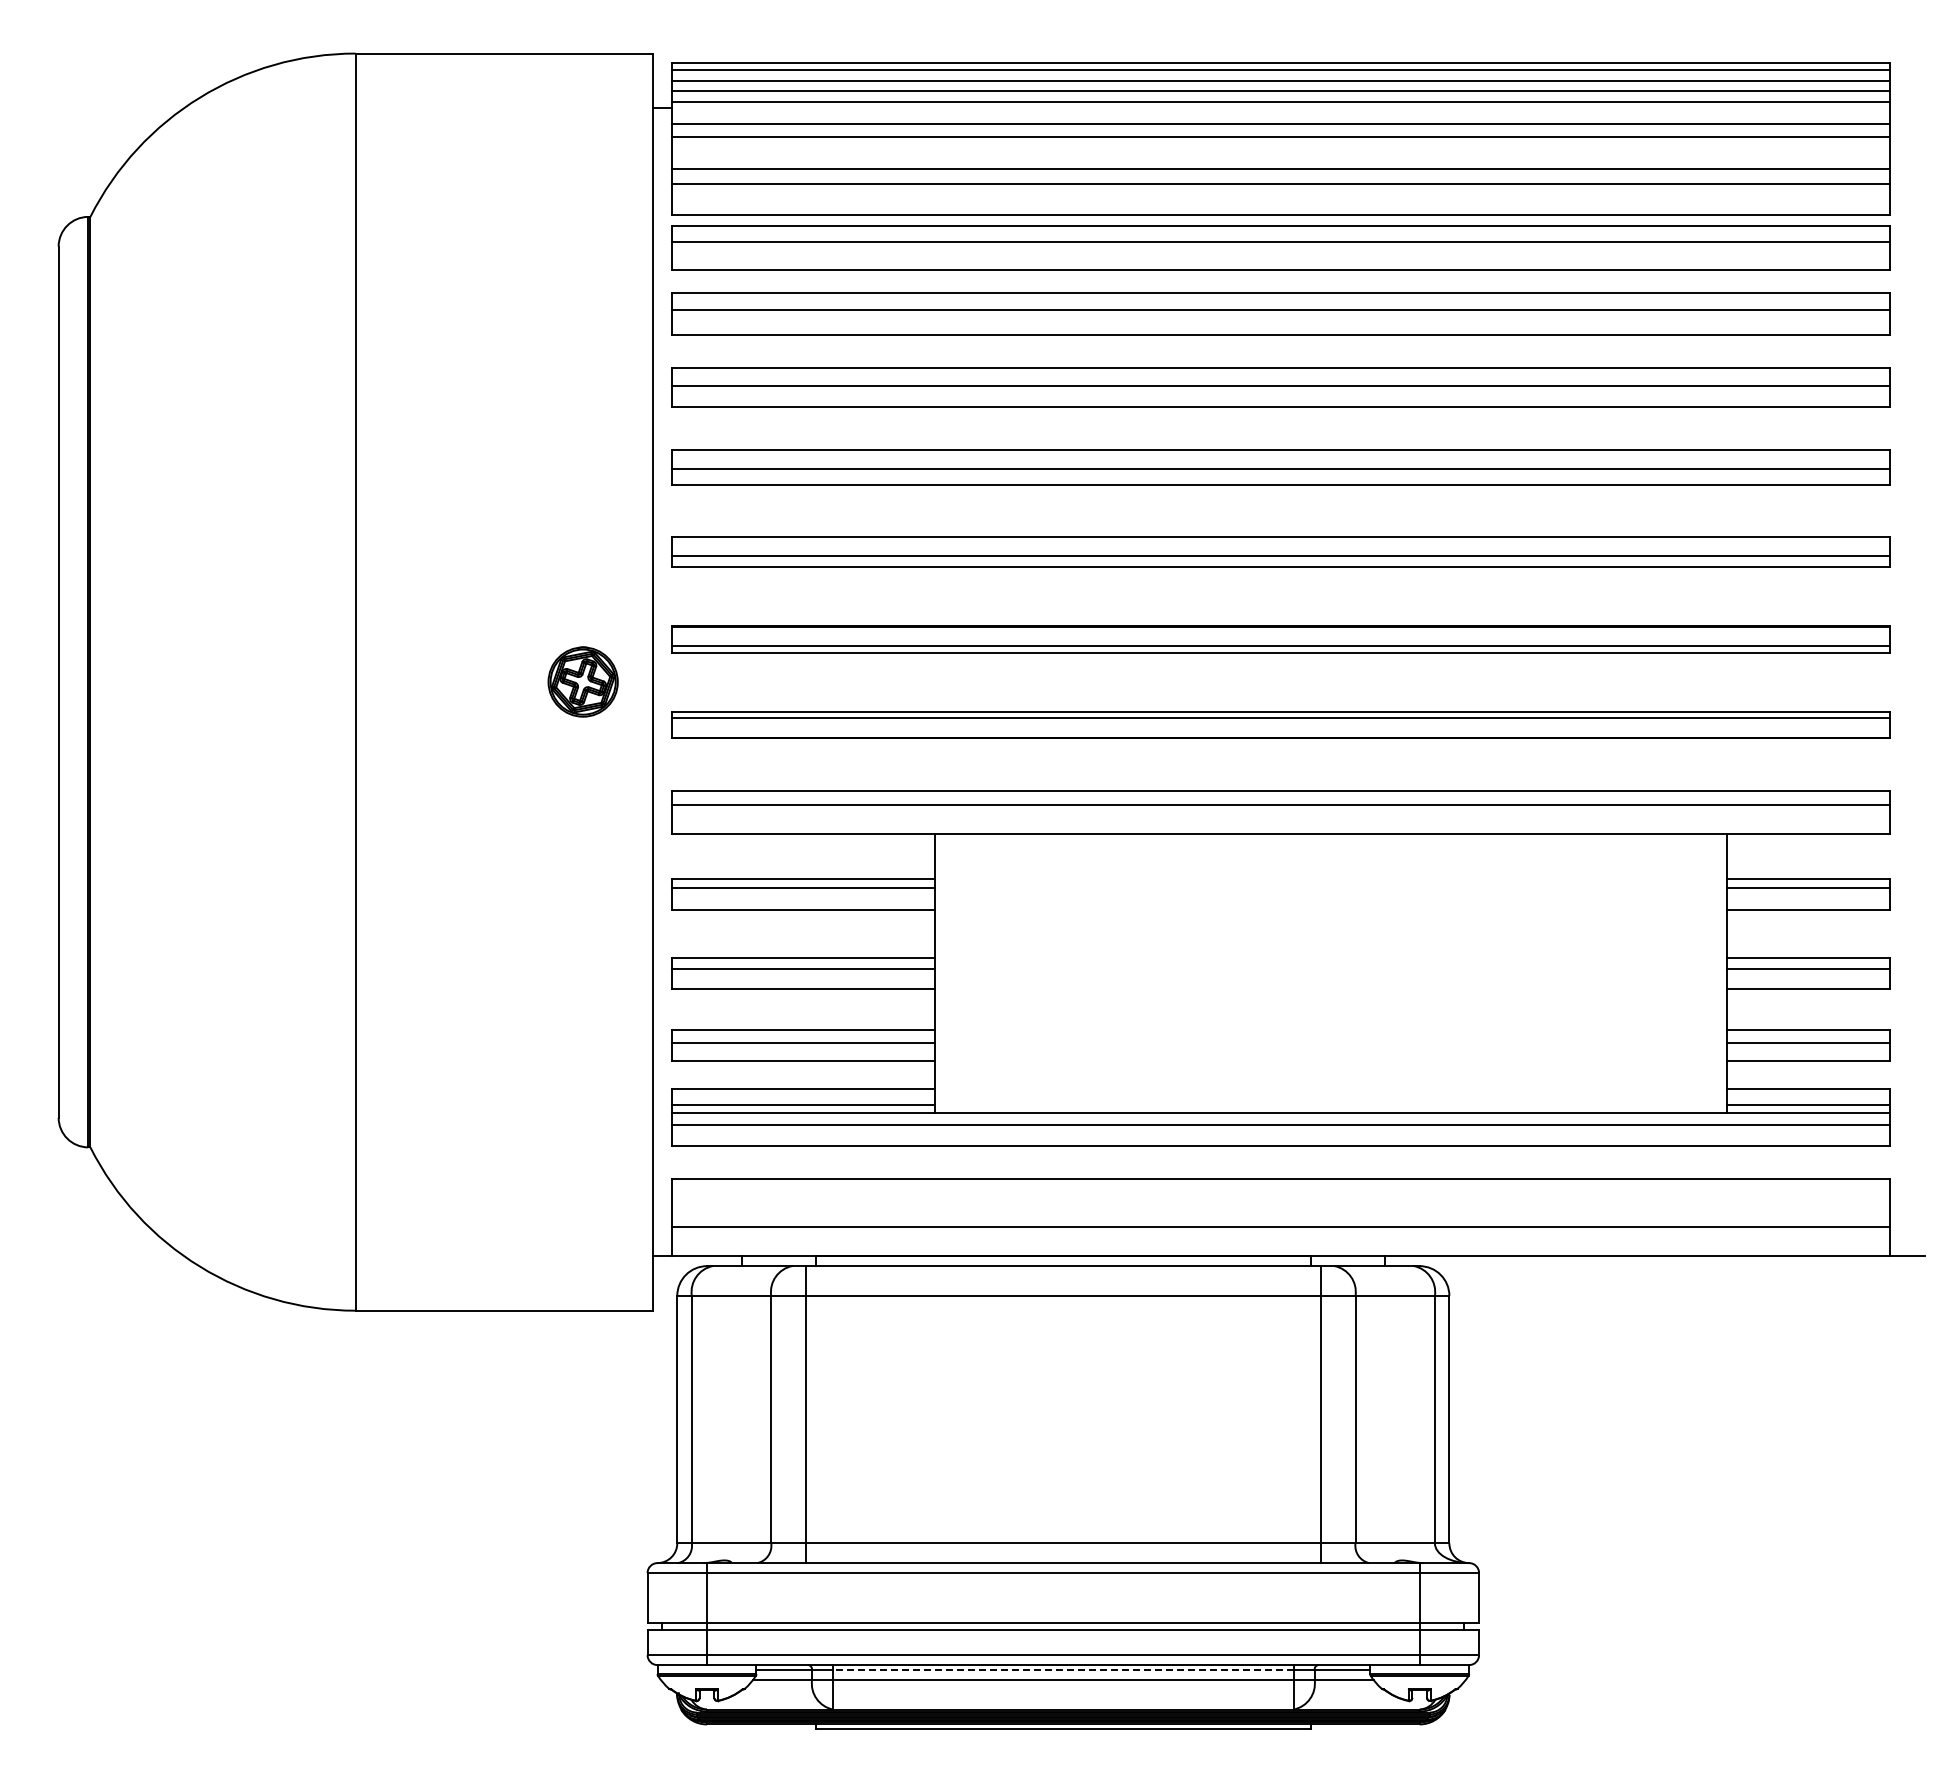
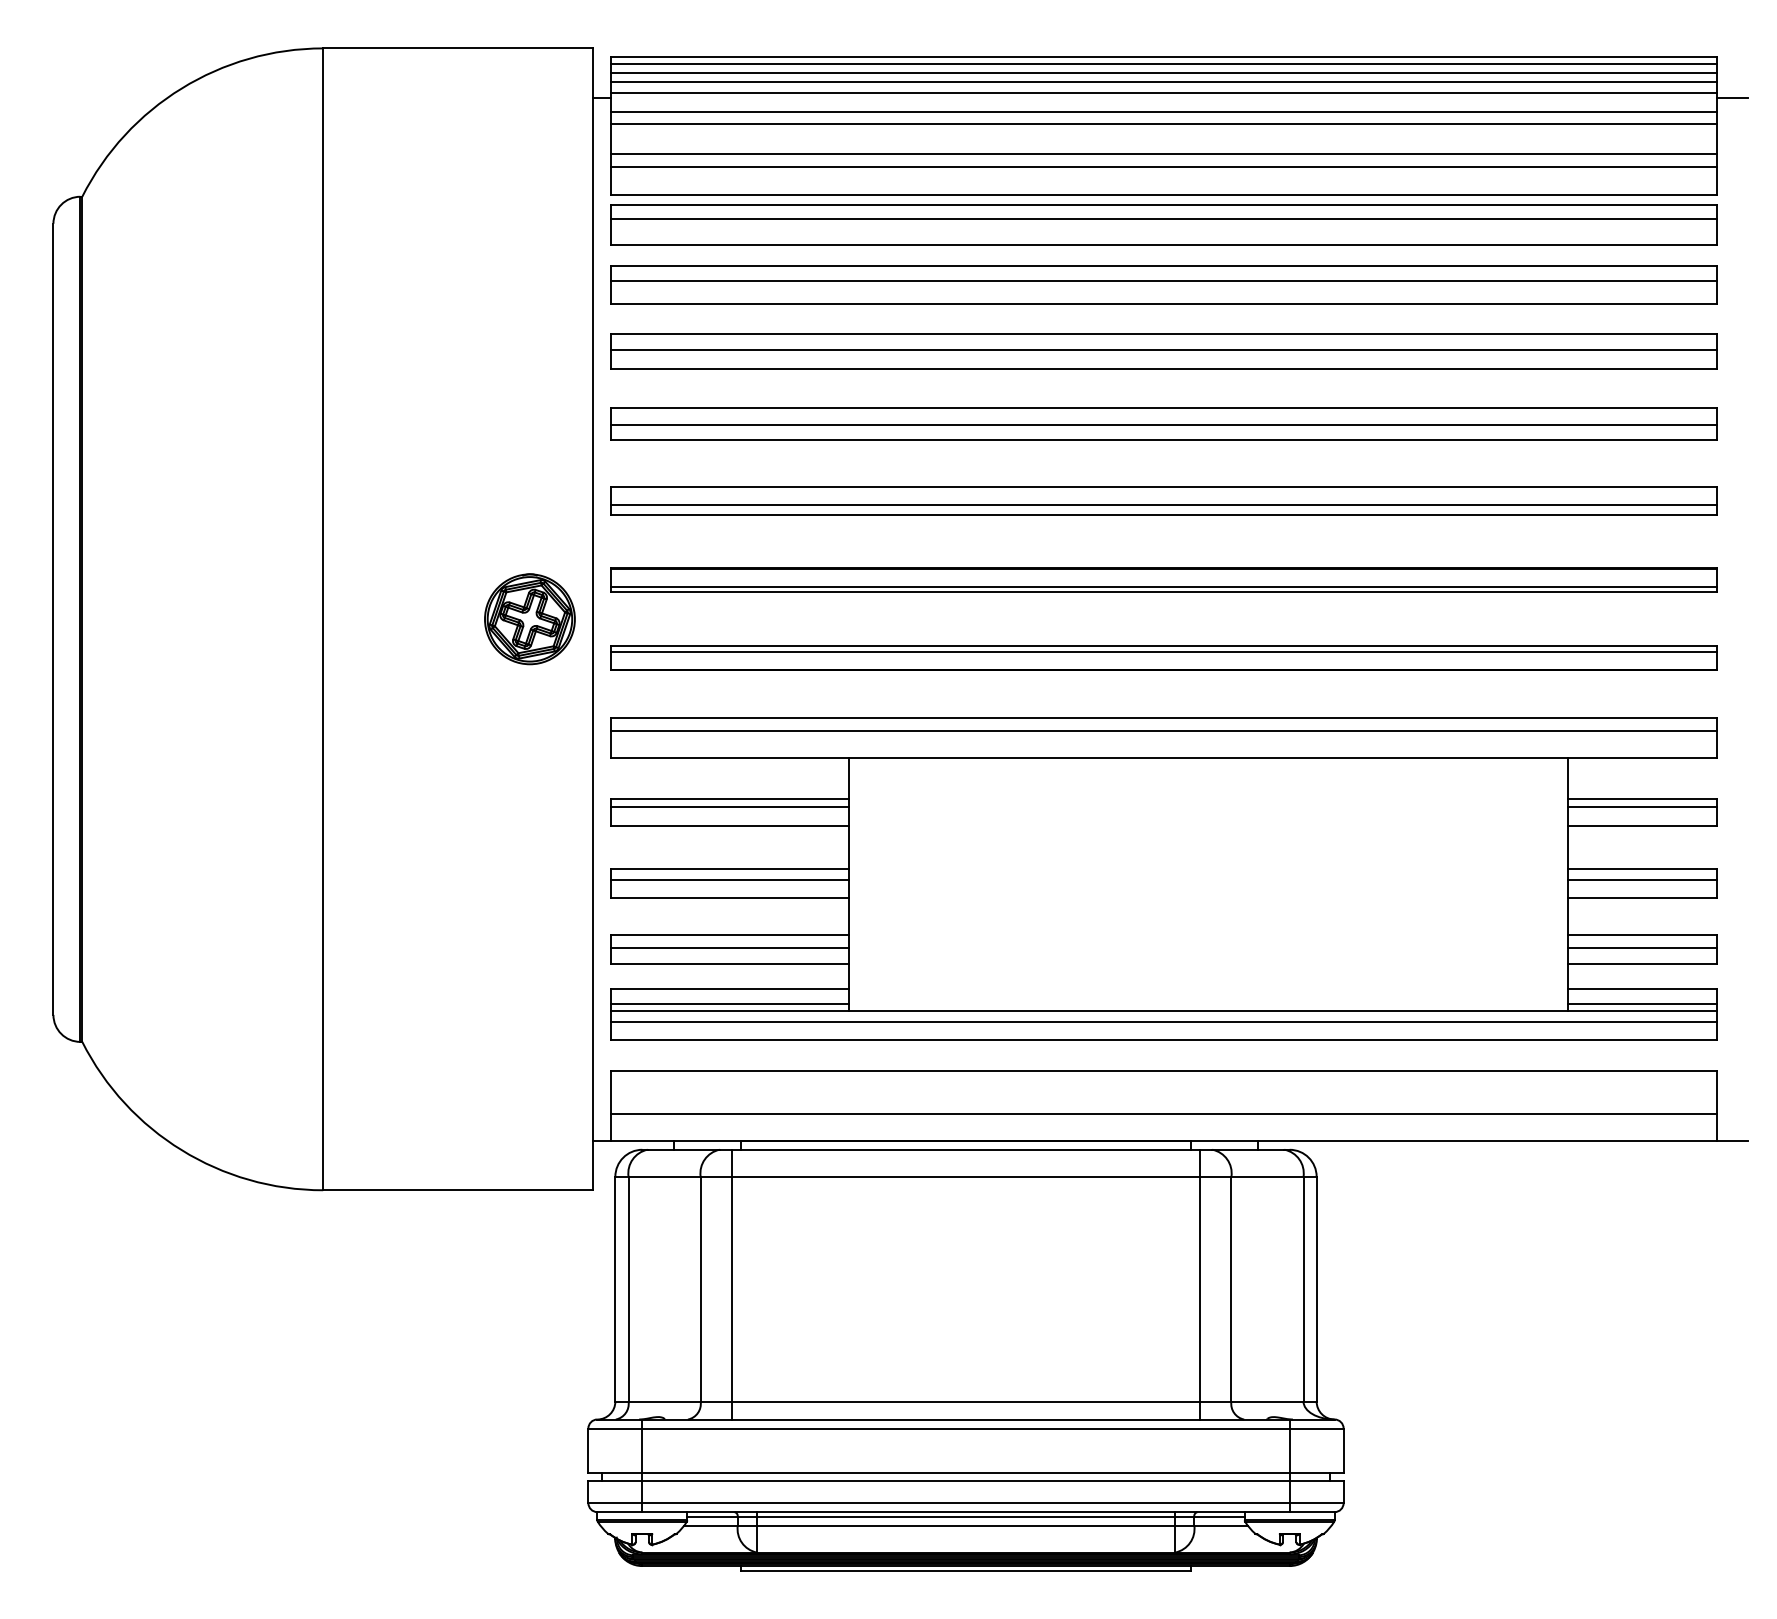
line: (1906, 108) -> (1731, 98), added
part: (582, 681) -> (529, 618), size x1.43
line: (1062, 1670) -> (965, 1517), dashed -> solid

